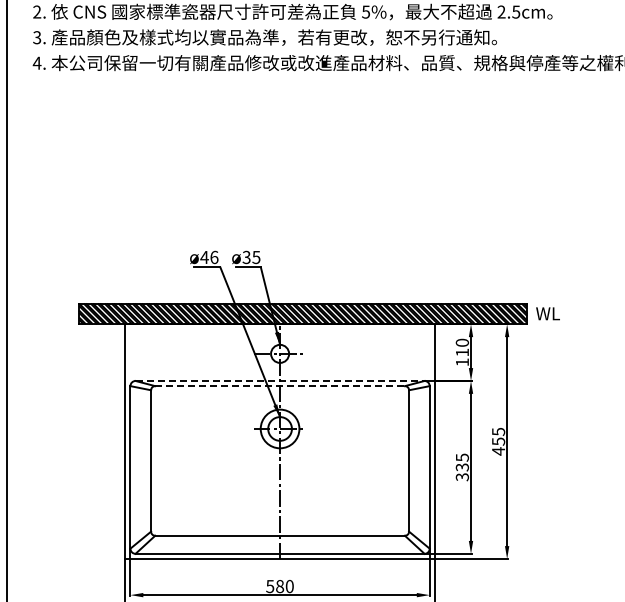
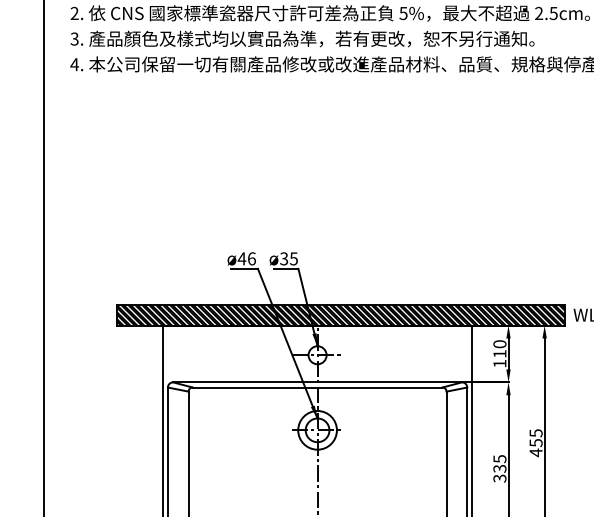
line: (280, 380) -> (318, 381), dashed -> solid
line: (280, 386) -> (318, 387), dashed -> solid

